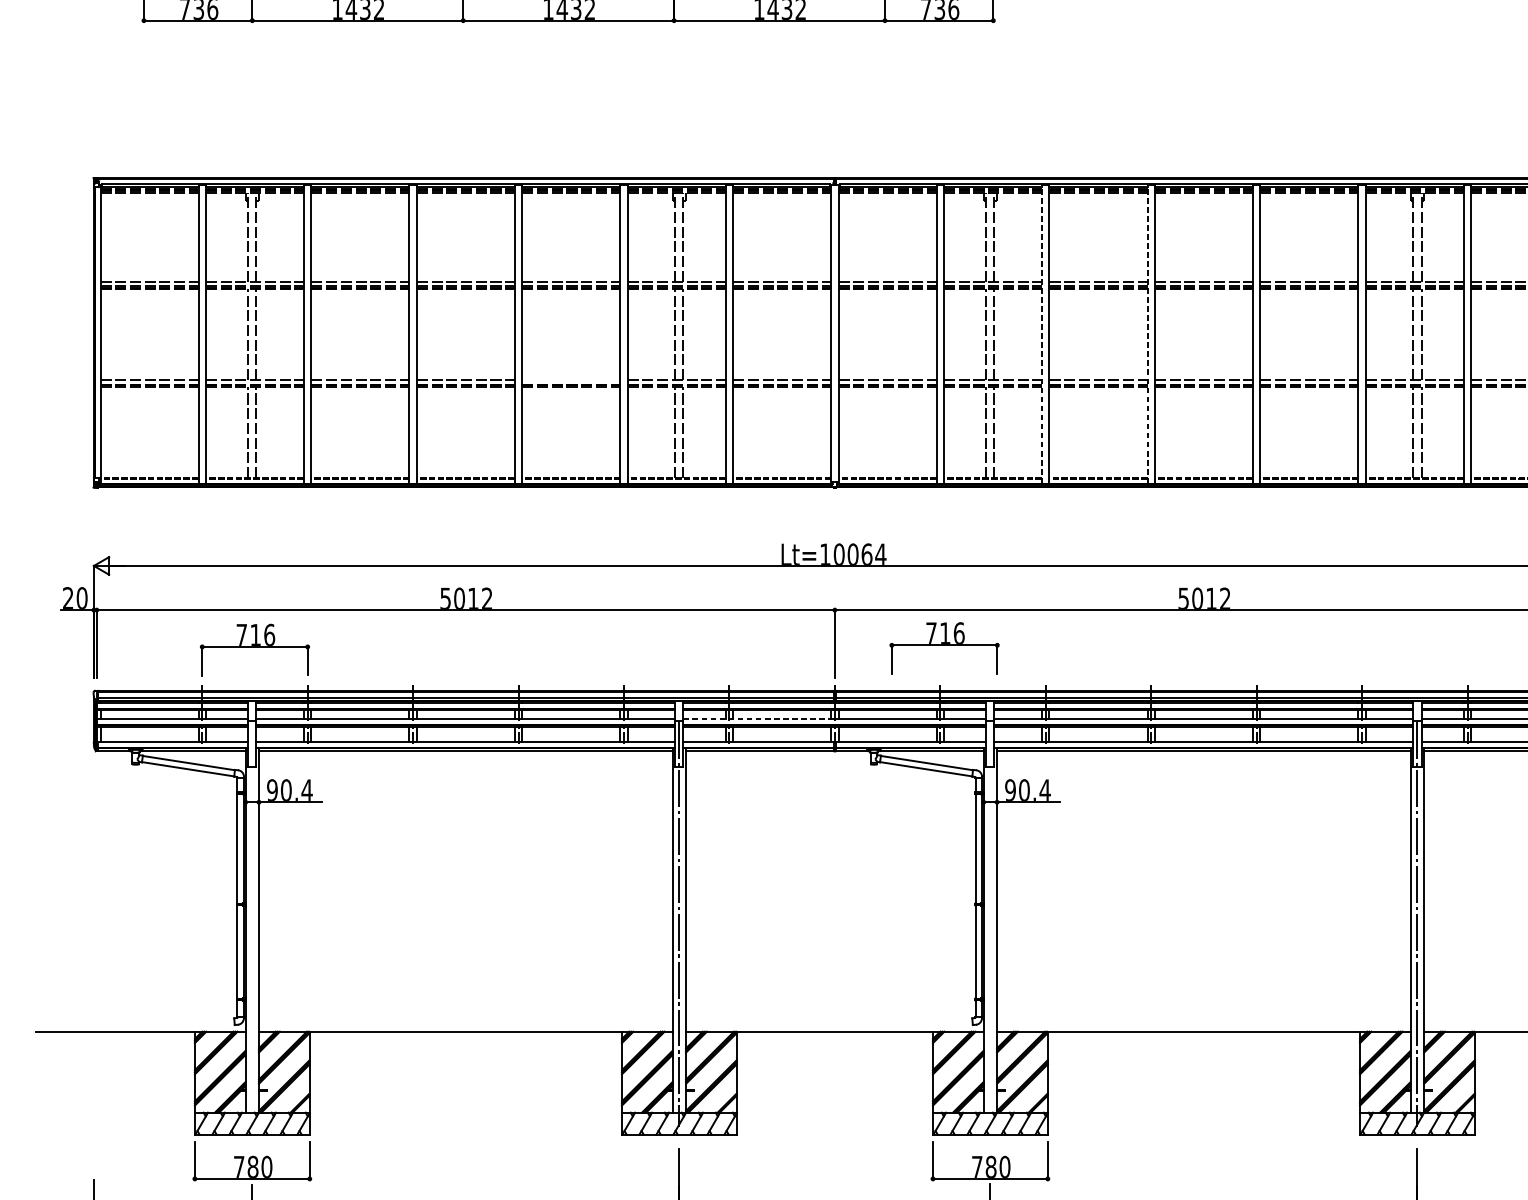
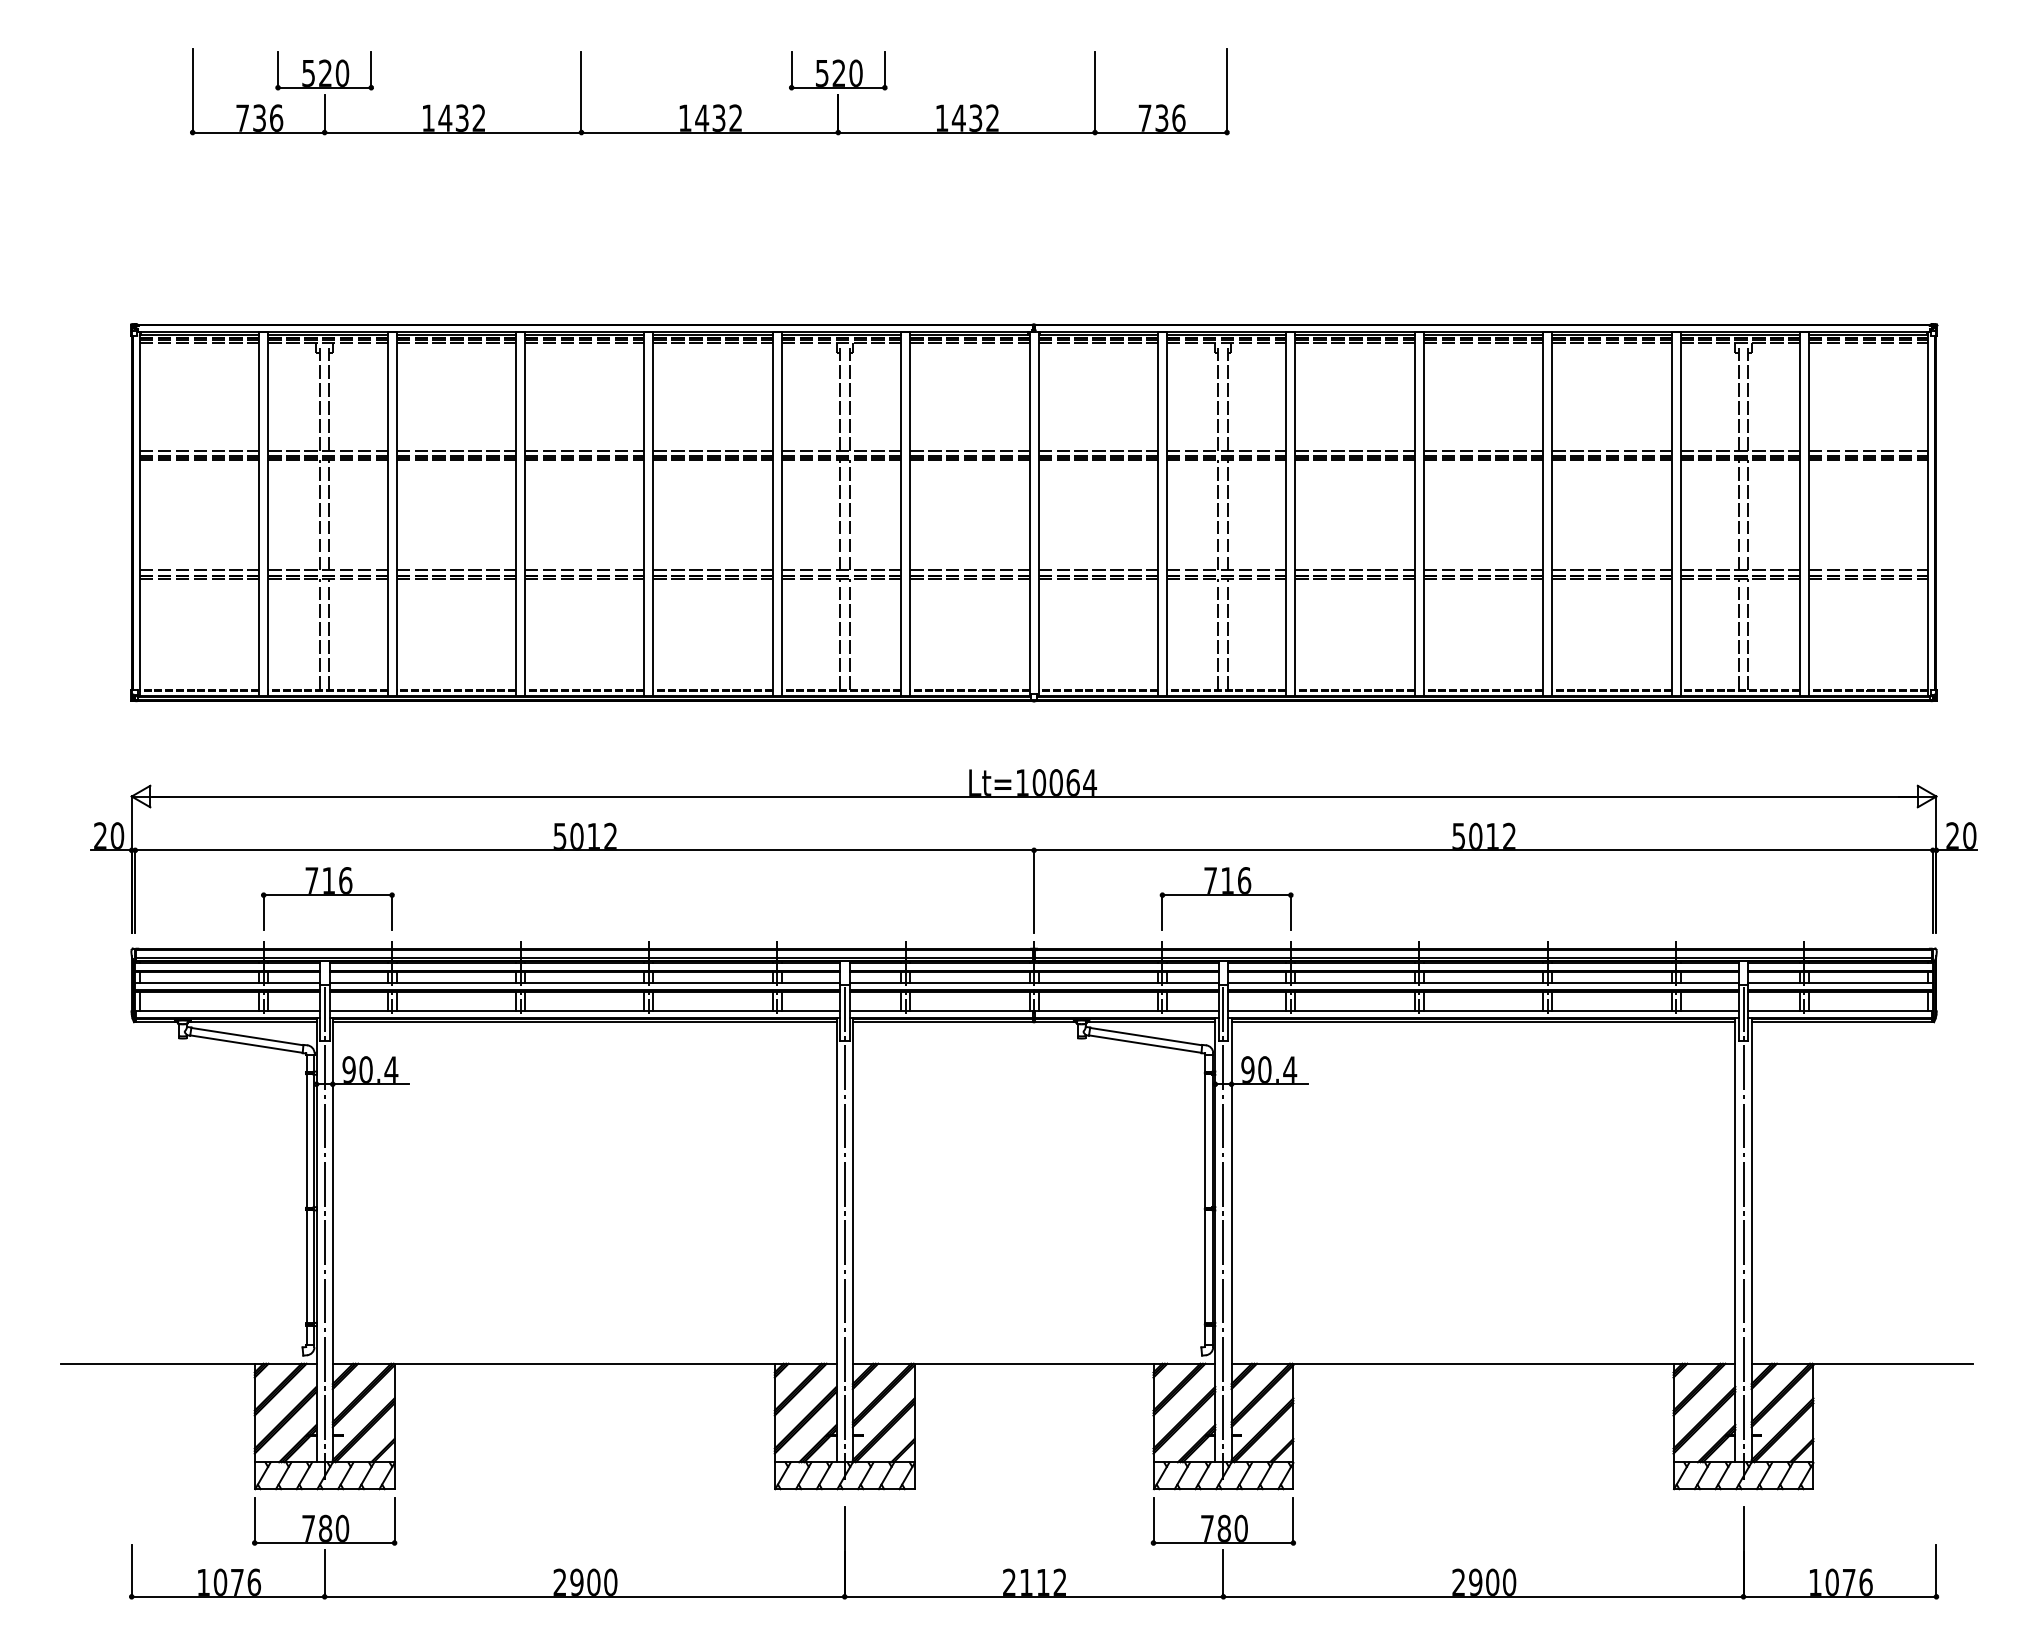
line: (1042, 334) -> (1286, 514), dashed -> solid
line: (1147, 334) -> (1414, 514), dashed -> solid
line: (570, 380) -> (712, 570), added
part: (944, 648) -> (1226, 898), moved
line: (759, 719) -> (942, 983), dashed -> solid
line: (252, 924) -> (324, 1233), added
line: (990, 924) -> (1223, 1233), added

